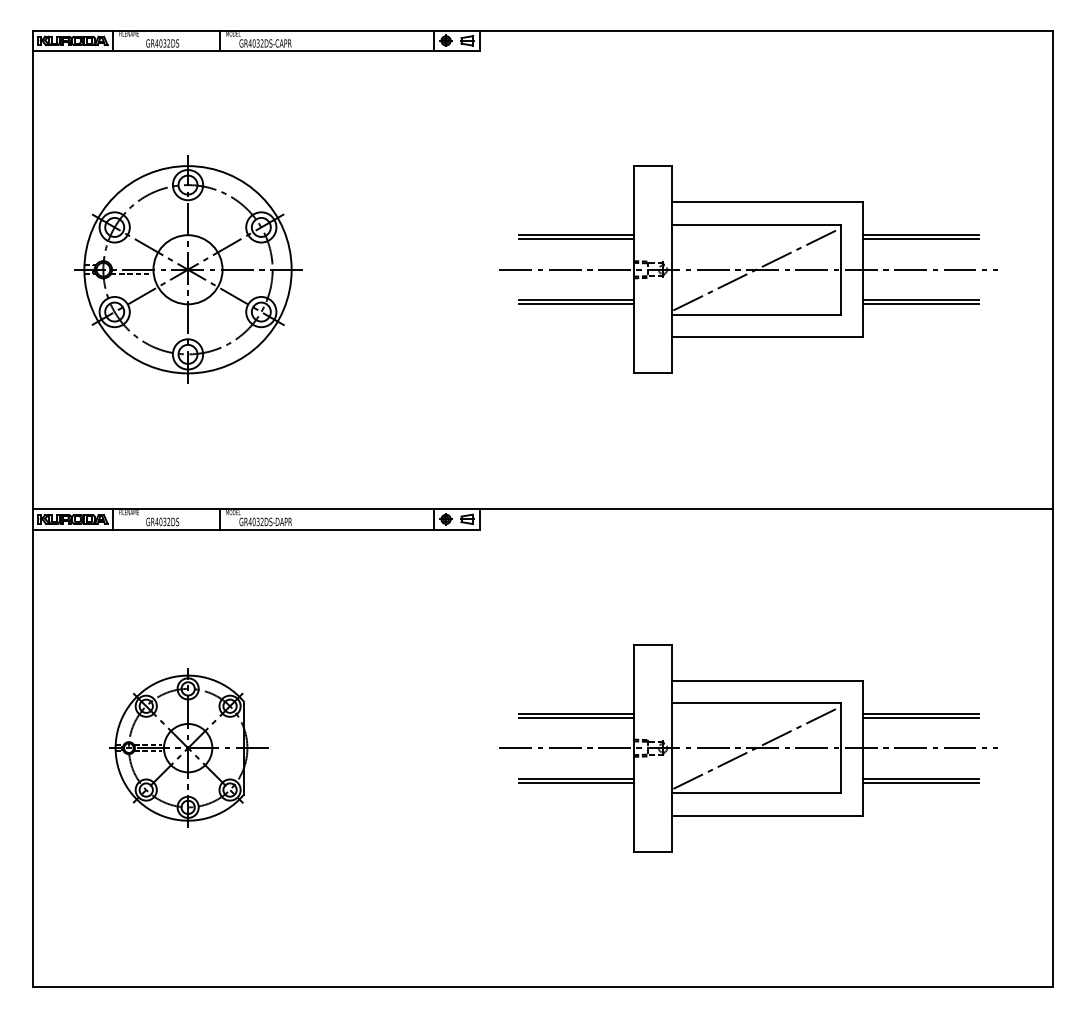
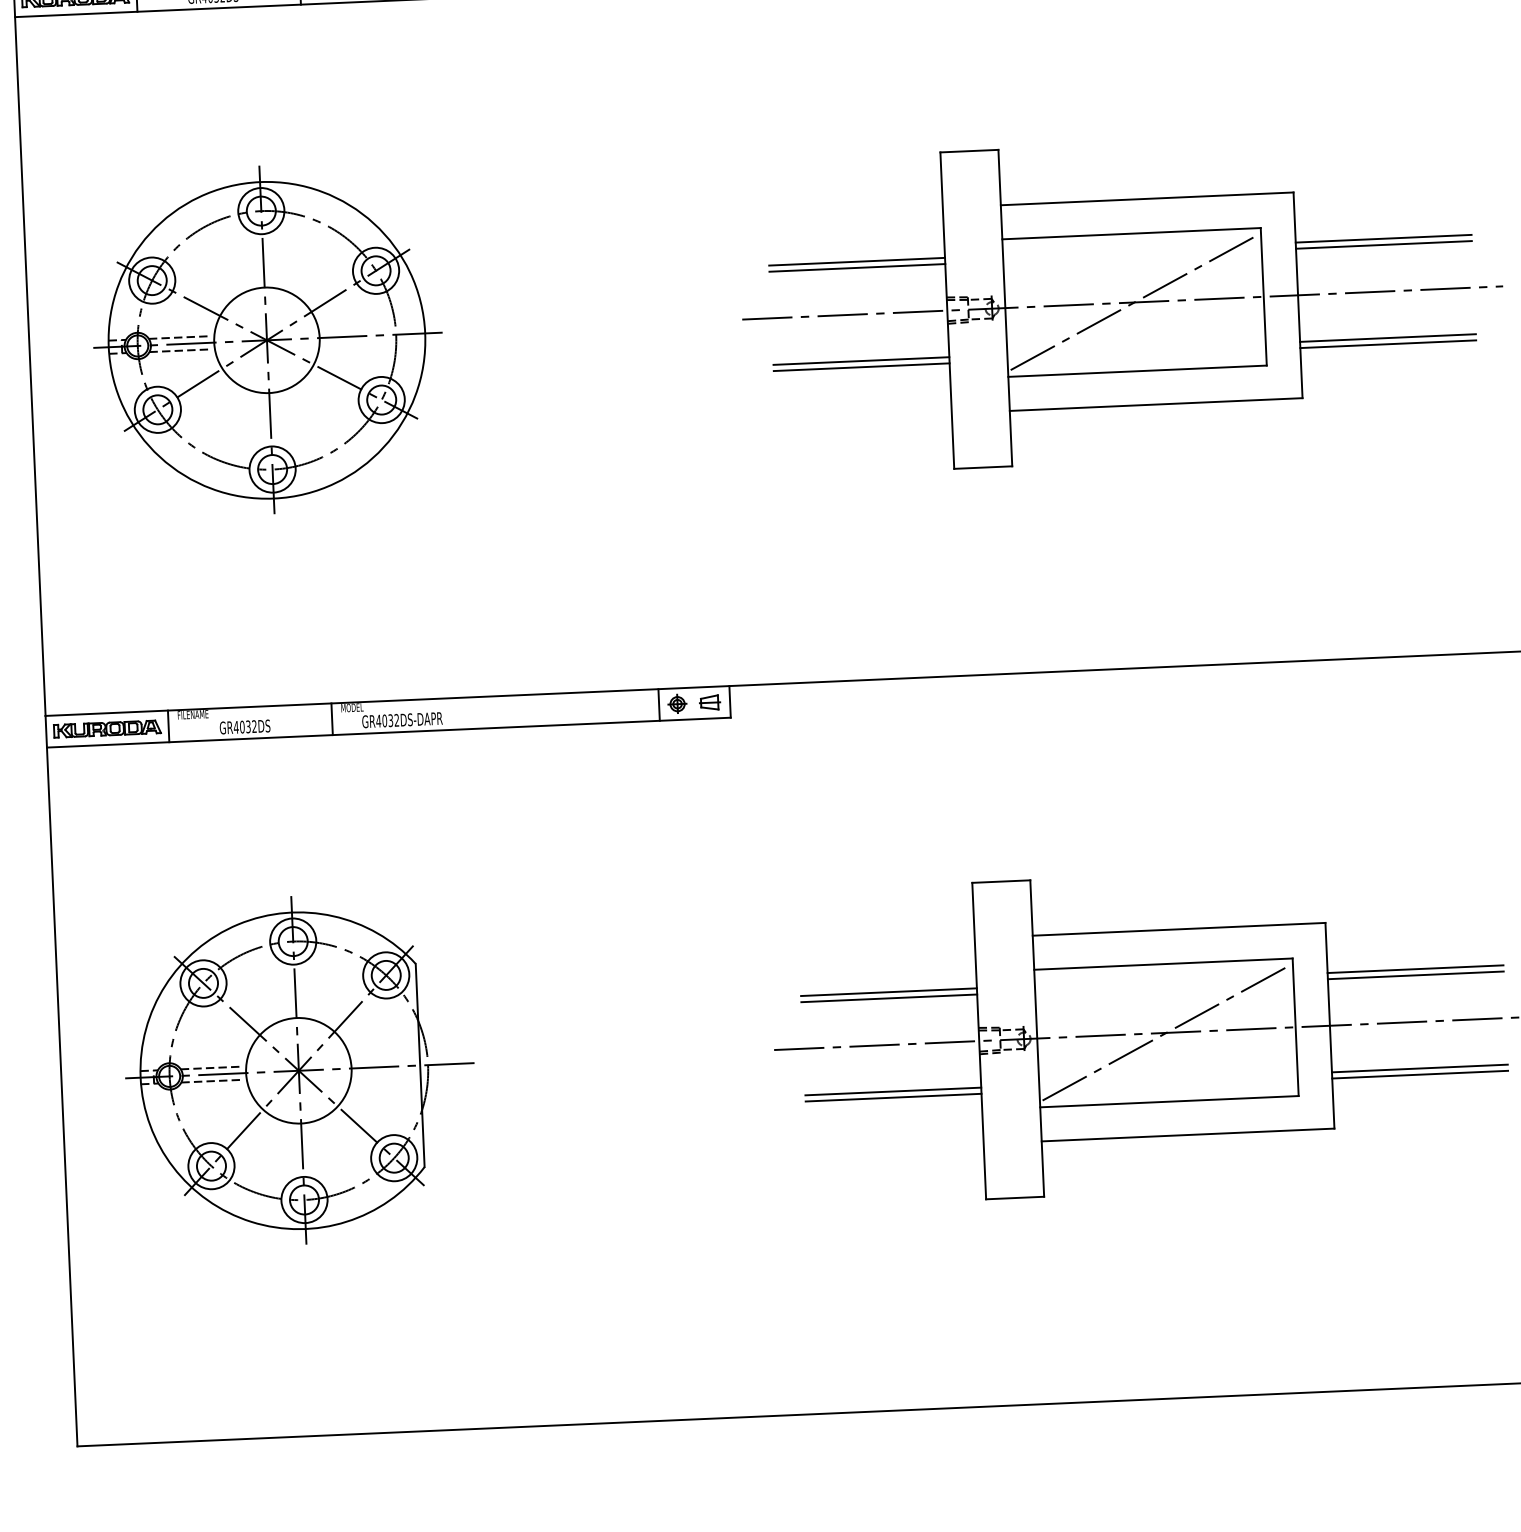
line: (130, 265) -> (178, 337), added
part: (188, 747) -> (299, 1069), size x1.43

